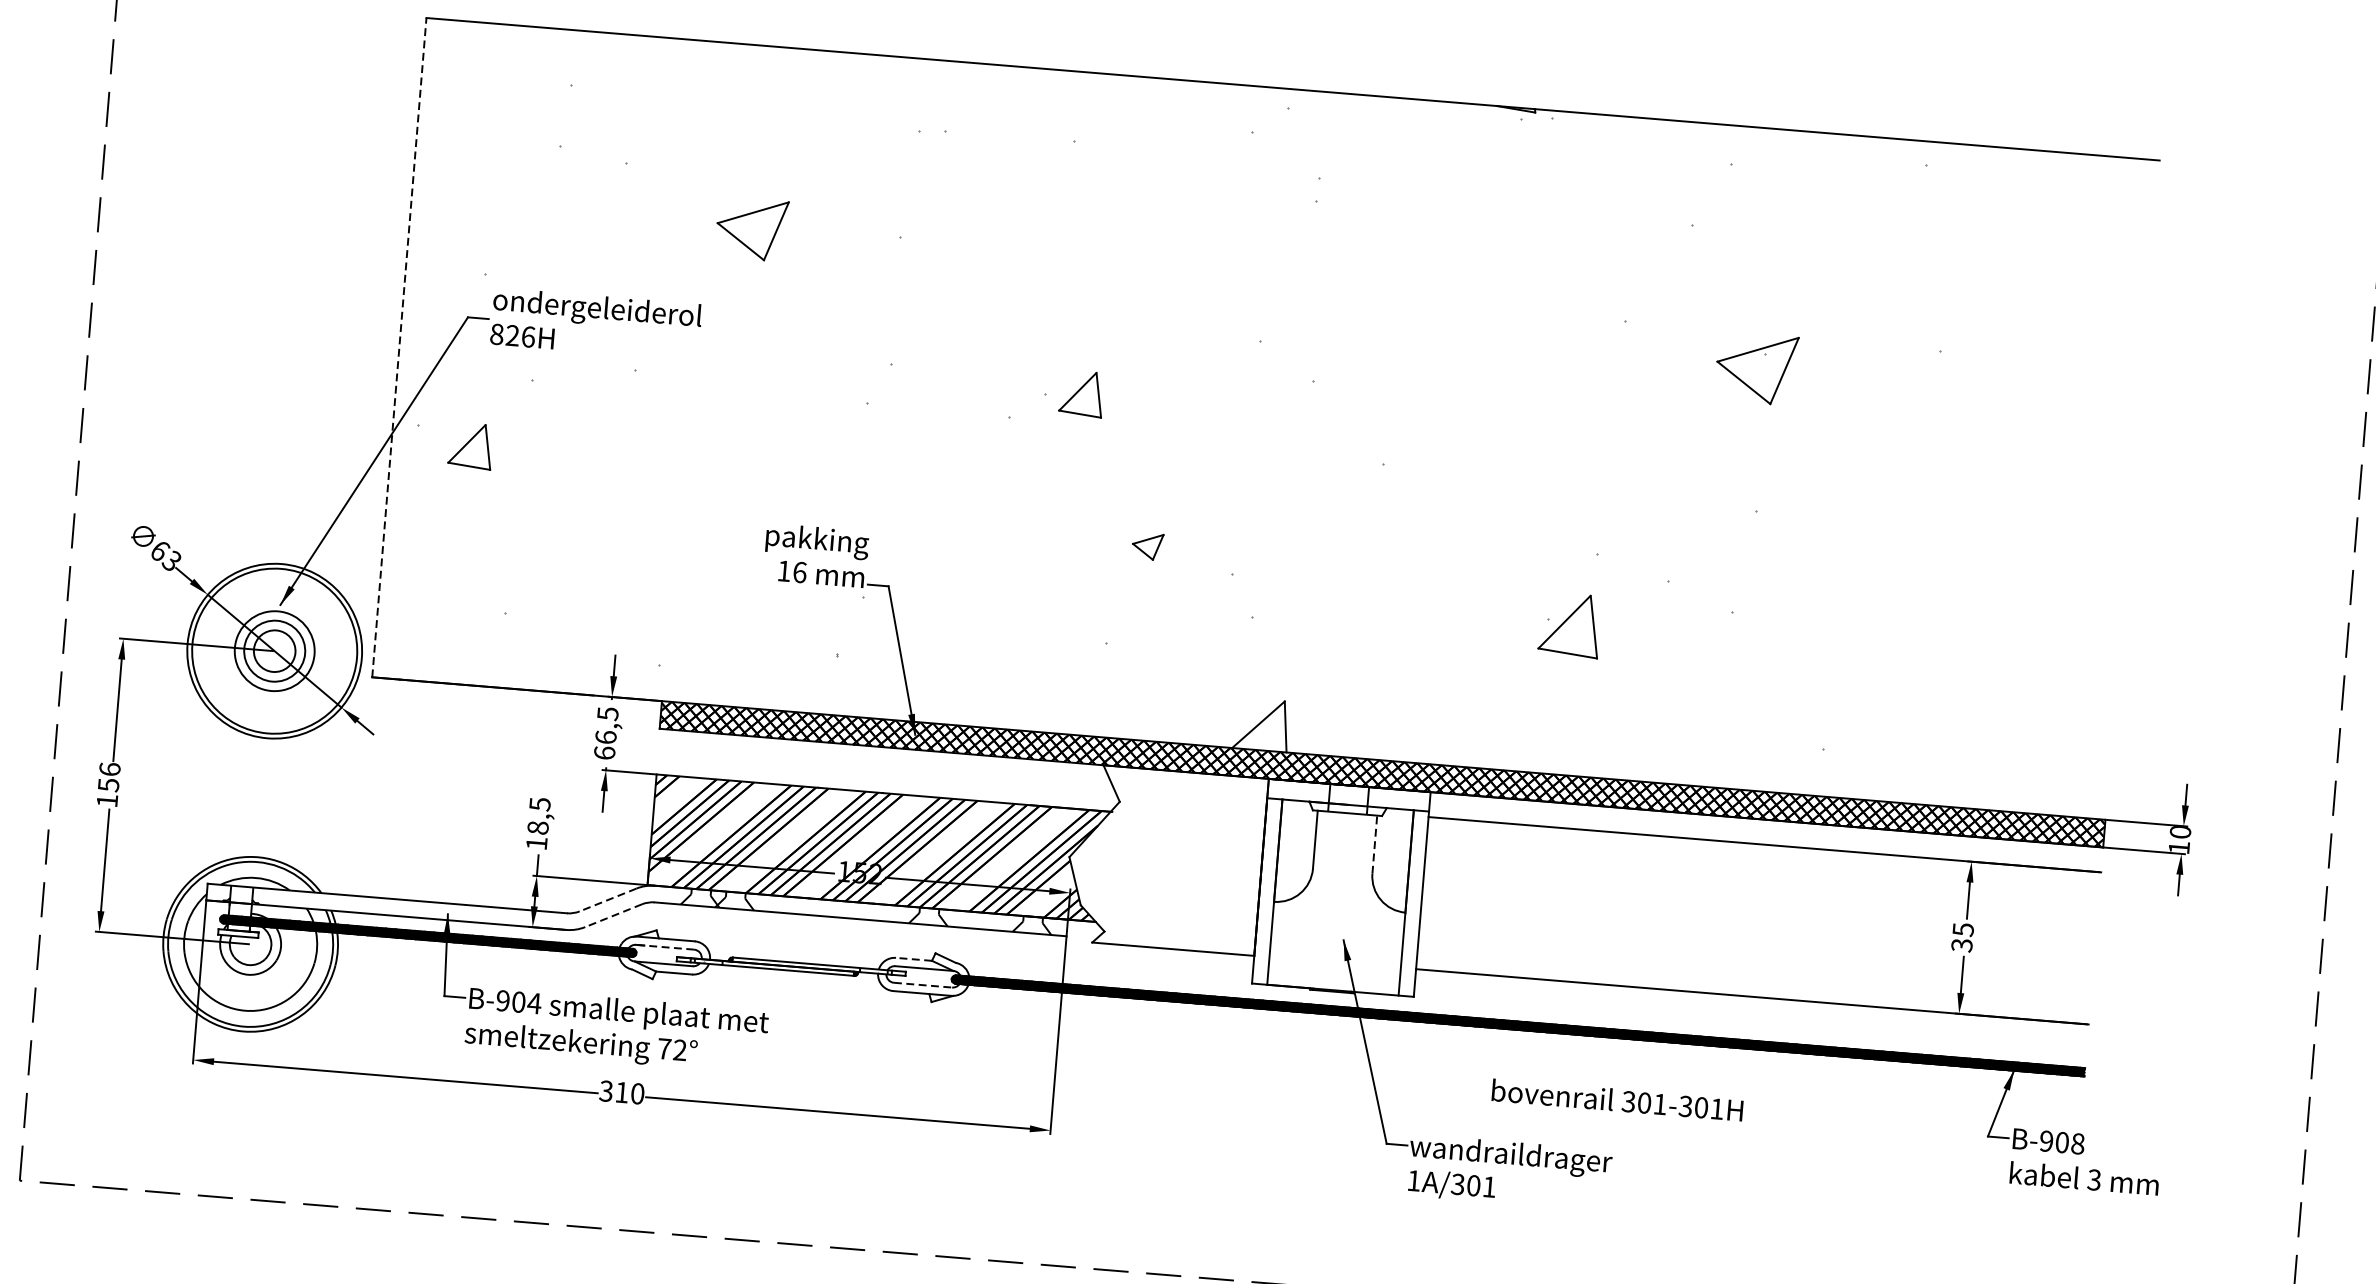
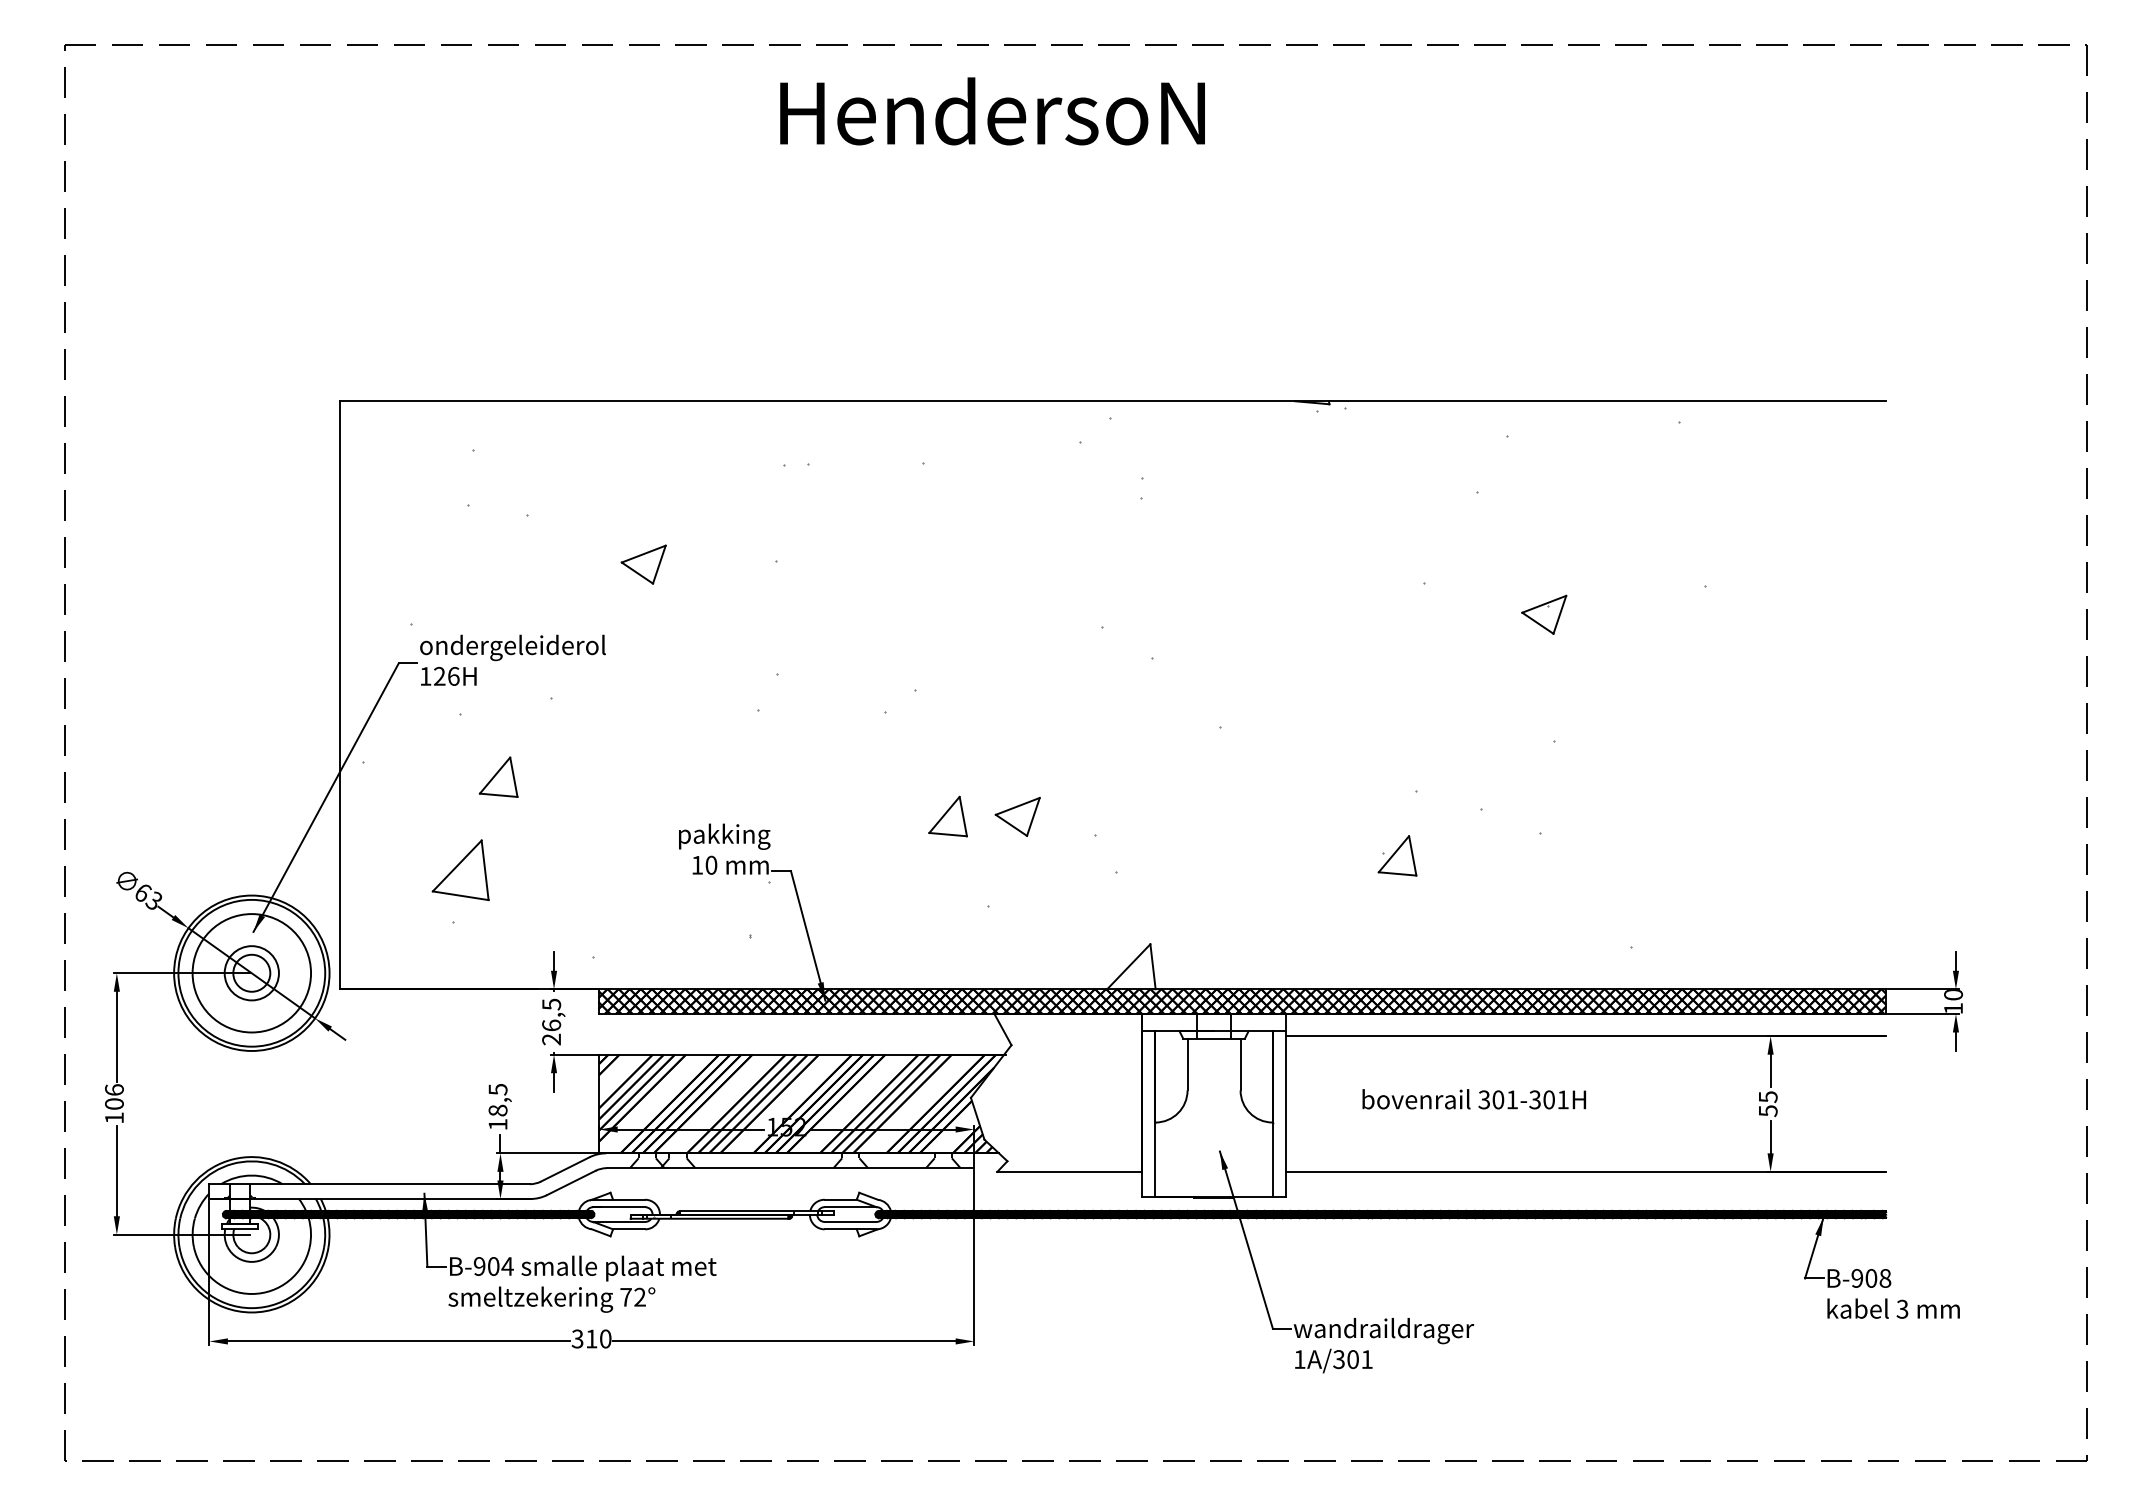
part: (751, 229) -> (643, 564), size x0.71
text: (496, 334) -> (425, 676), 826H -> 126H
line: (399, 346) -> (340, 694), dashed -> solid
part: (1757, 368) -> (1544, 614), size x0.62
part: (1081, 393) -> (947, 816), moved
part: (470, 445) -> (498, 776), moved
part: (1147, 545) -> (1017, 816), size x1.67
part: (518, 554) -> (460, 869), added
text: (800, 571) -> (711, 864), 16 -> 10
part: (1570, 624) -> (1397, 855), size x0.71
circle: (274, 651) -> (251, 973), size x1.67
text: (604, 753) -> (551, 1039), 66,5 -> 26,5
text: (108, 785) -> (114, 1104), 156 -> 106
line: (1374, 844) -> (1240, 1064), dashed -> solid
line: (607, 899) -> (564, 1169), dashed -> solid
line: (612, 916) -> (570, 1183), dashed -> solid
text: (1961, 944) -> (1767, 1110), 35 -> 55
line: (665, 947) -> (619, 1207), dashed -> solid
line: (913, 959) -> (840, 1199), dashed -> solid
line: (923, 984) -> (850, 1221), dashed -> solid
text: (1616, 1100) -> (1473, 1099), moved

